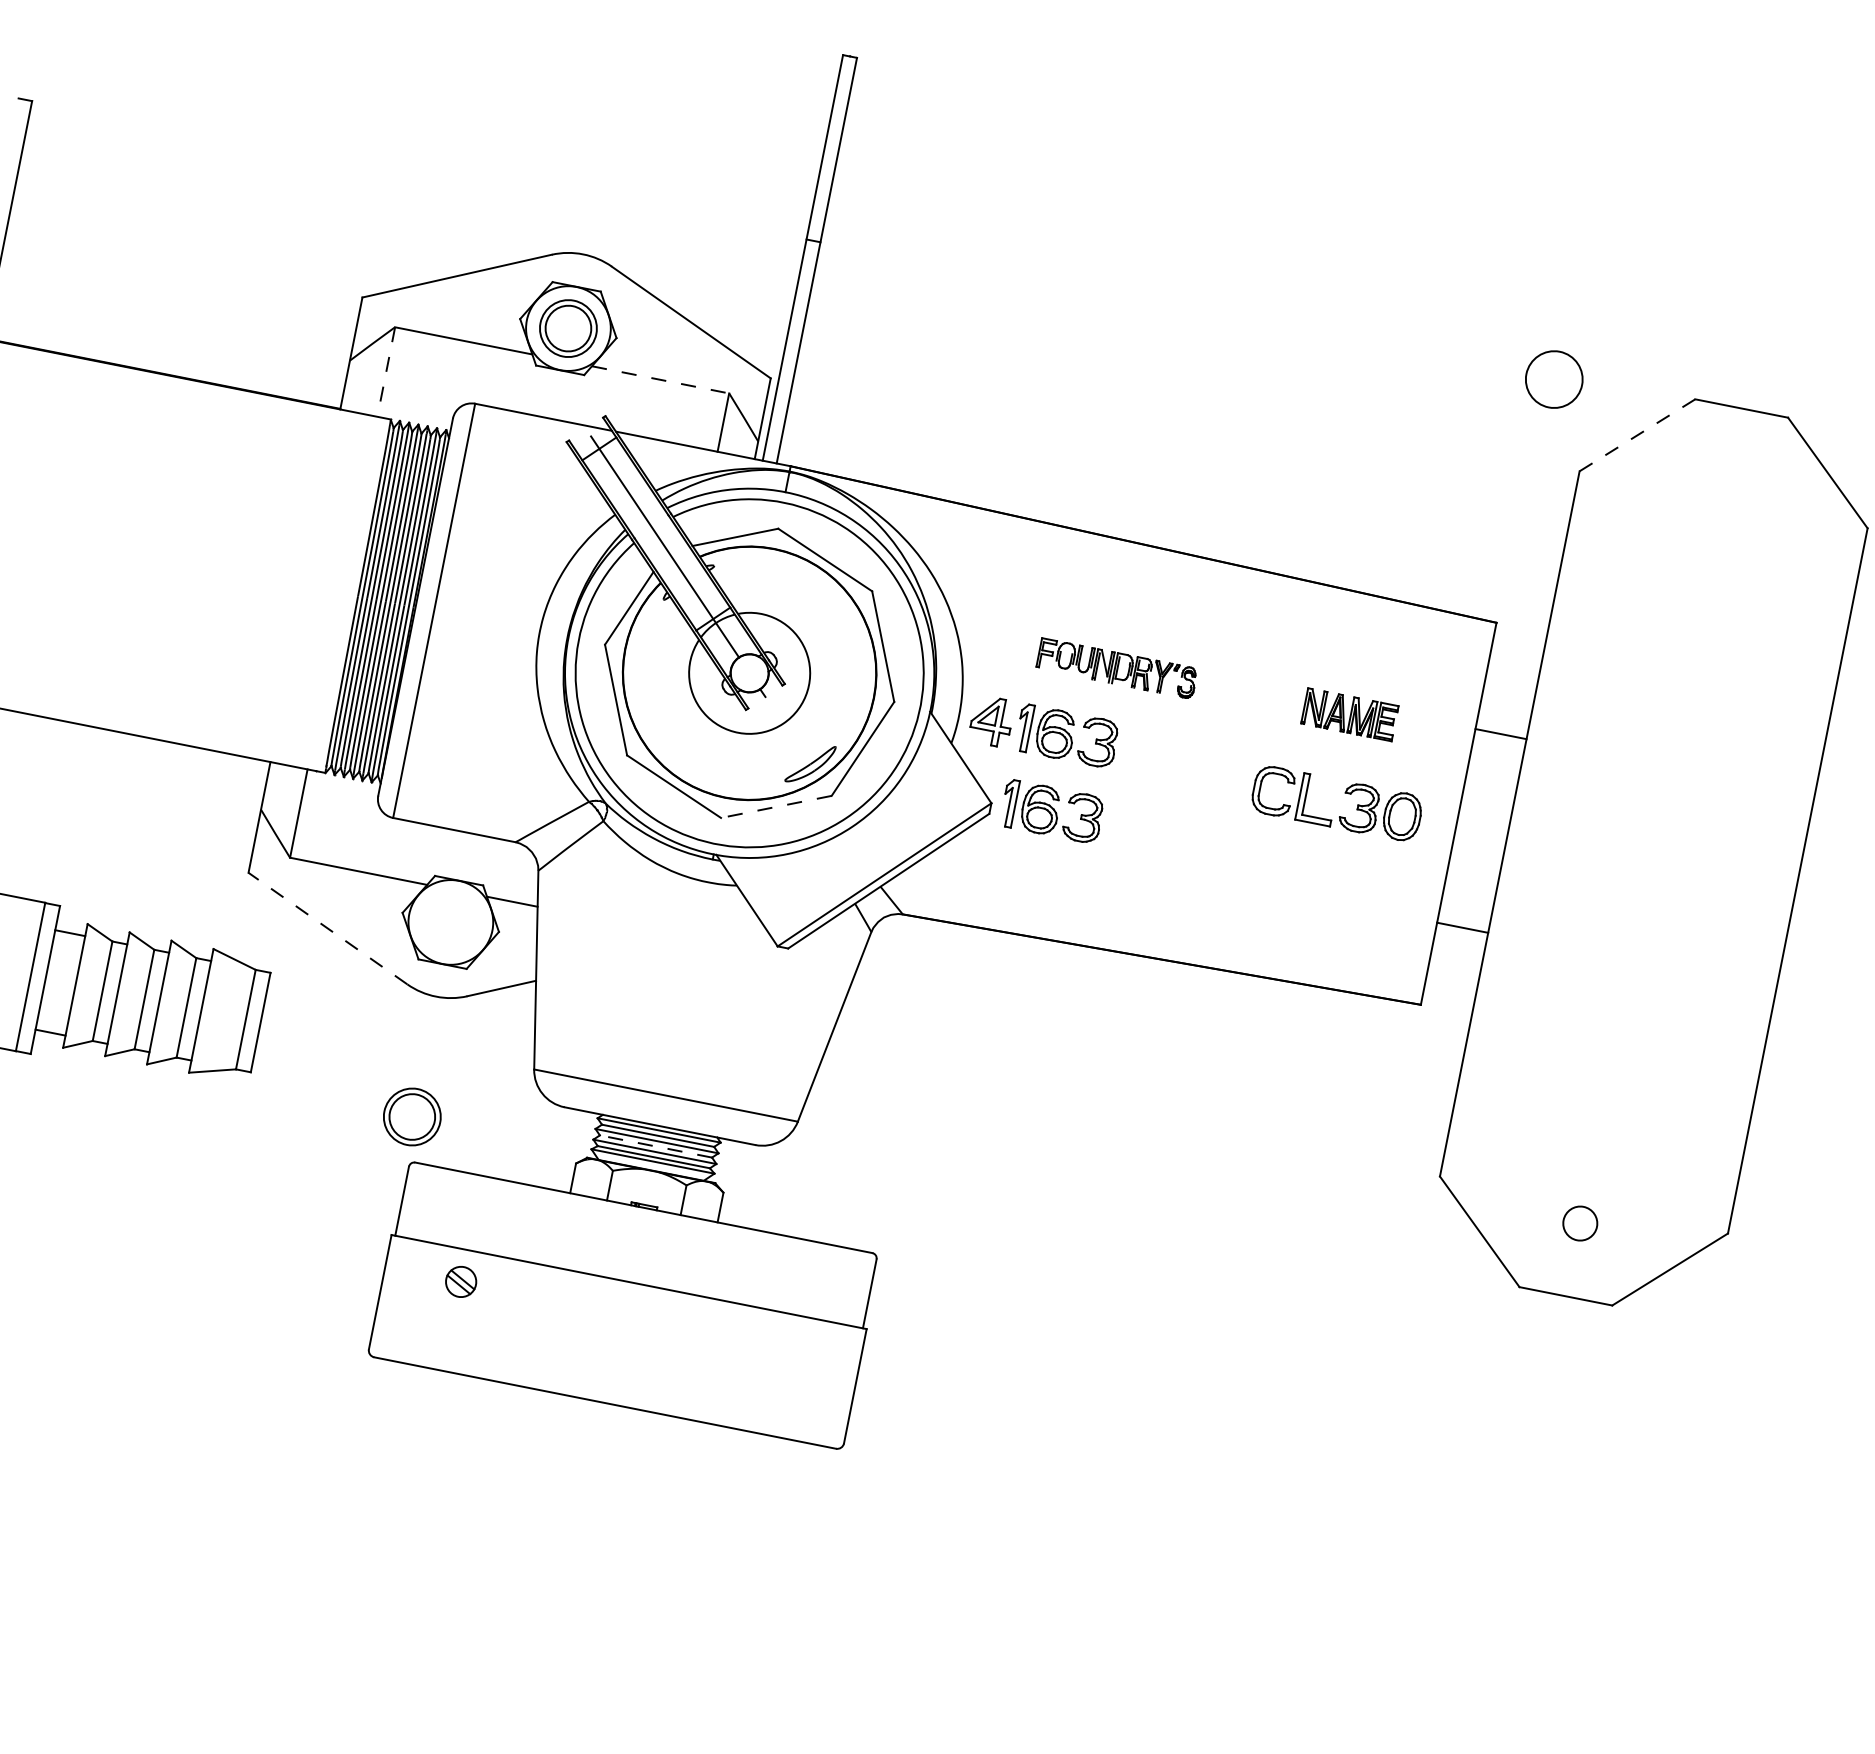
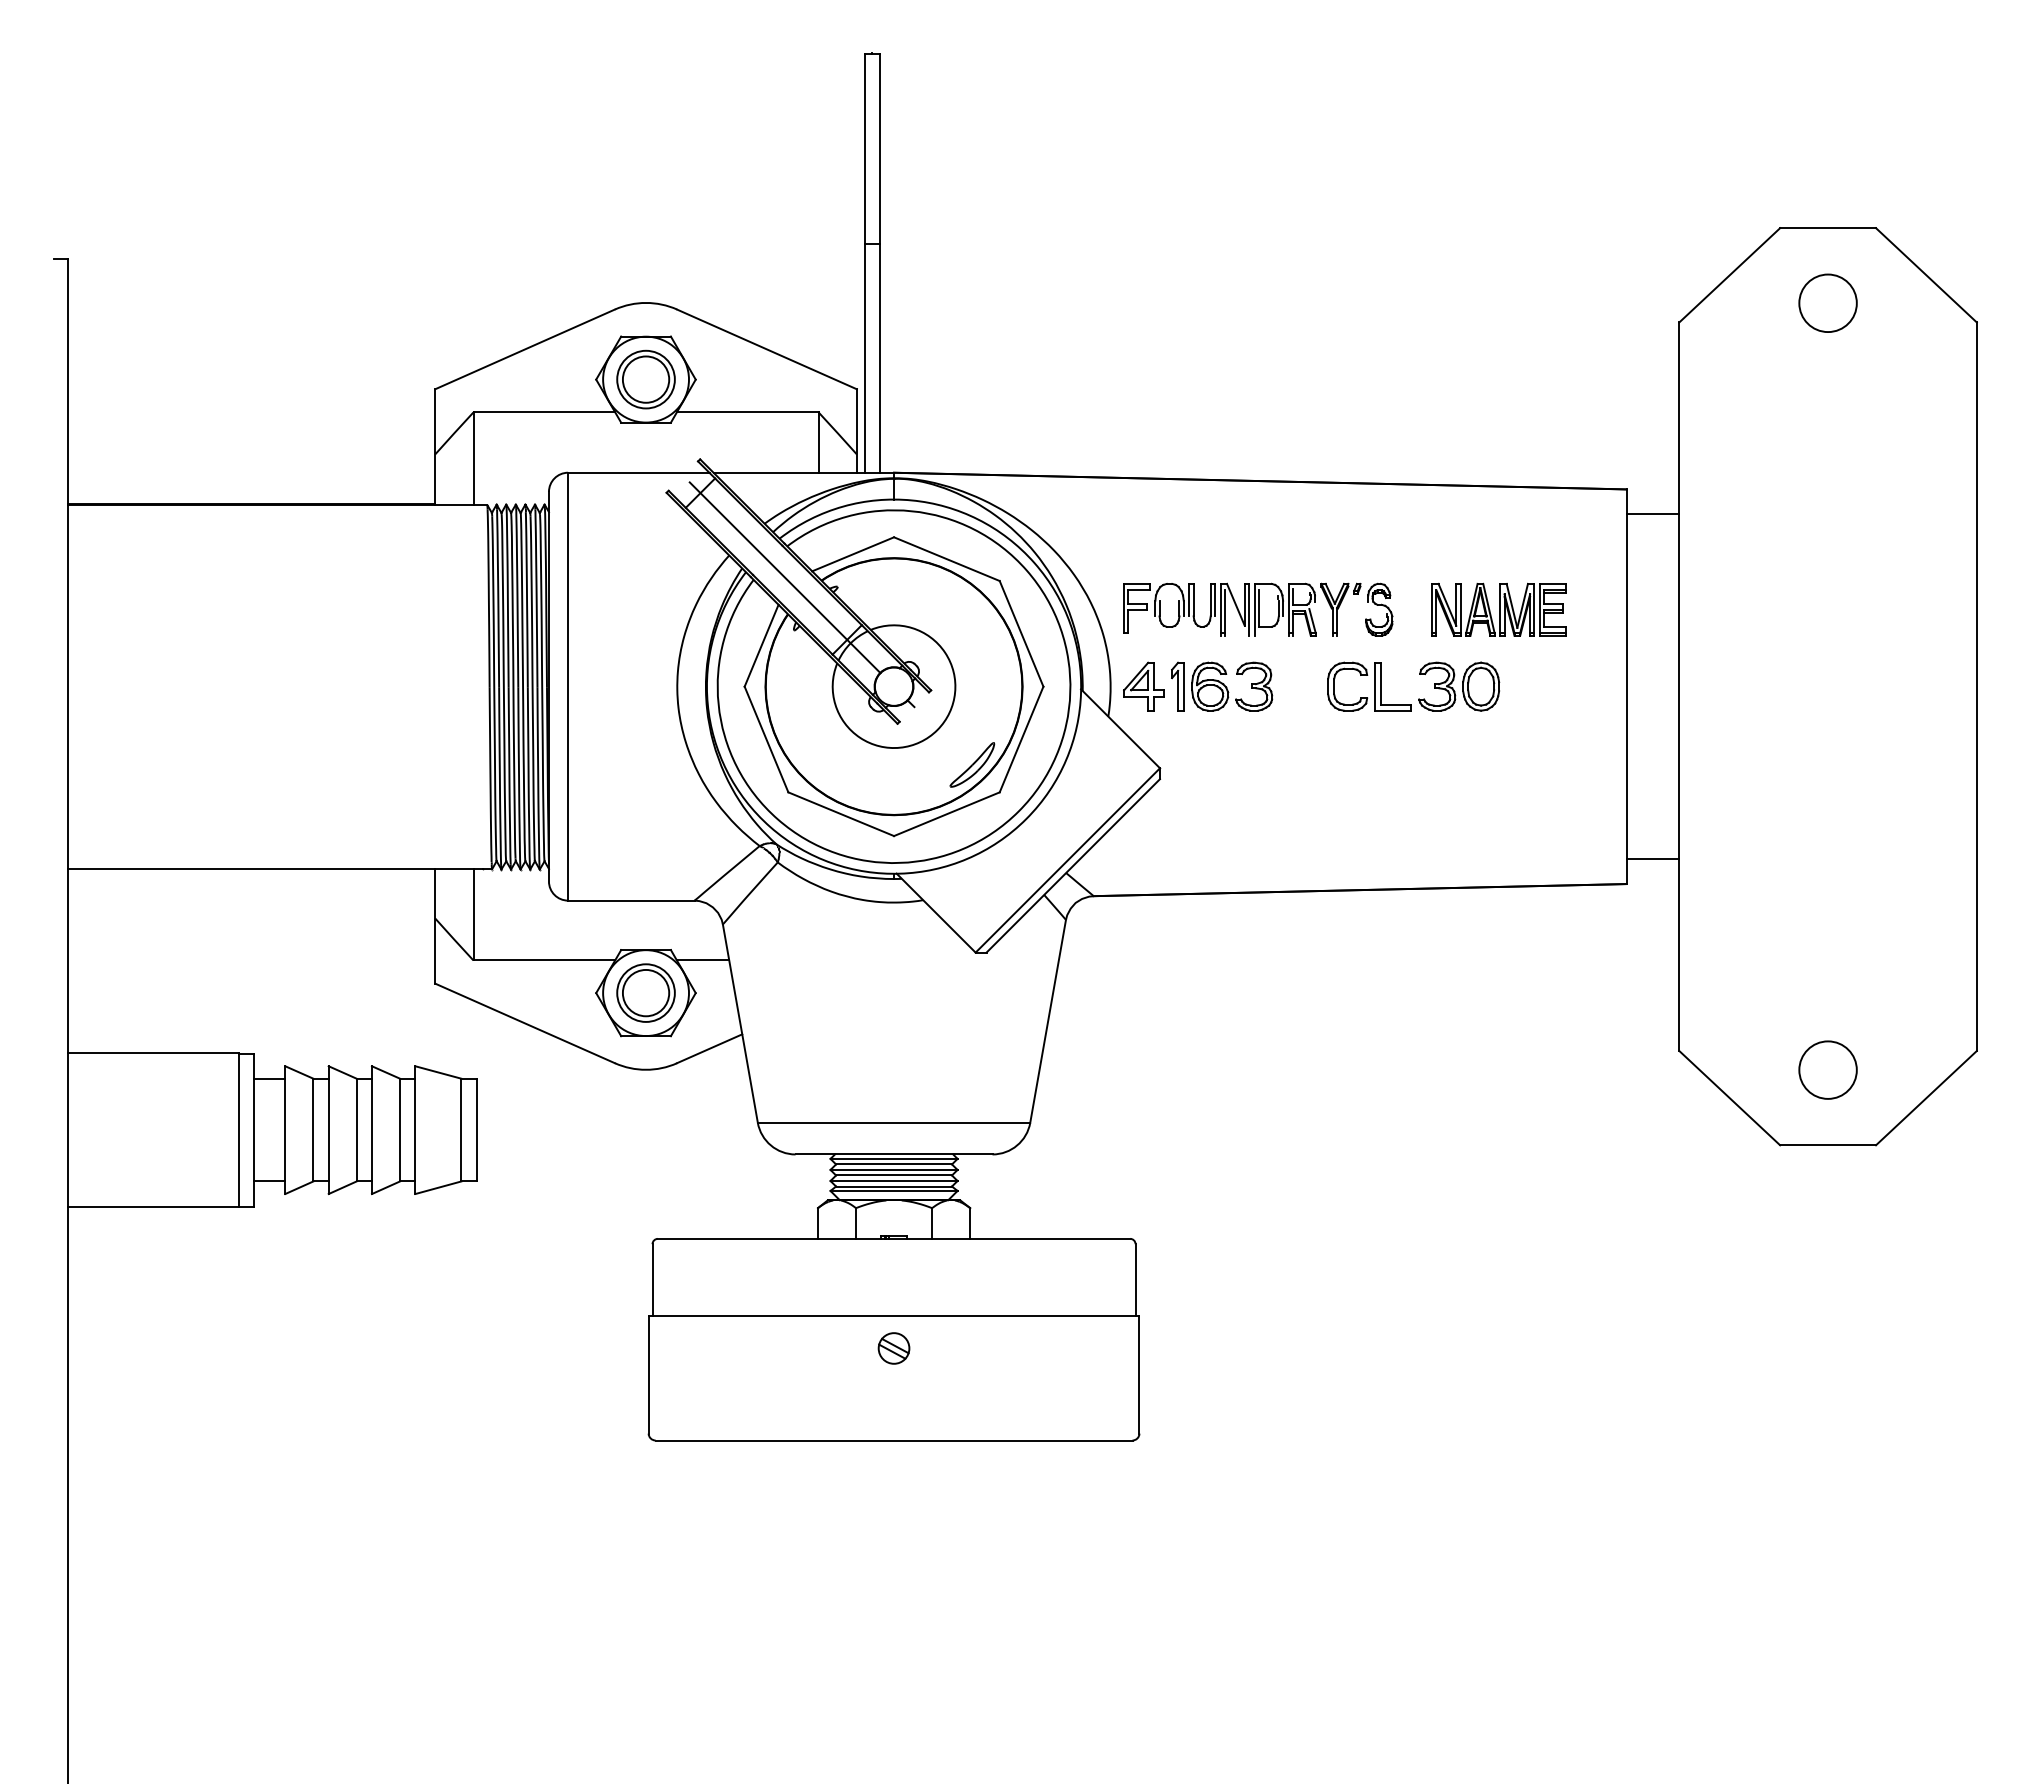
line: (386, 372) -> (473, 459), dashed -> solid
circle: (1553, 378) -> (1827, 302), moved
line: (660, 379) -> (747, 412), dashed -> solid
line: (1637, 435) -> (1729, 275), dashed -> solid
part: (1117, 668) -> (1258, 609), size x1.67
part: (1349, 714) -> (1498, 609), size x1.43
line: (1500, 734) -> (1652, 514), moved
line: (775, 807) -> (946, 814), dashed -> solid
part: (1052, 811) -> (1222, 764), removed
part: (1339, 816) -> (1418, 698), moved
line: (1462, 927) -> (1652, 859), moved
line: (327, 928) -> (524, 1023), dashed -> solid
part: (411, 1116) -> (645, 992), moved
line: (656, 1146) -> (894, 1175), dashed -> solid
circle: (1579, 1222) -> (1827, 1069), size x1.67
part: (460, 1281) -> (893, 1348), moved

